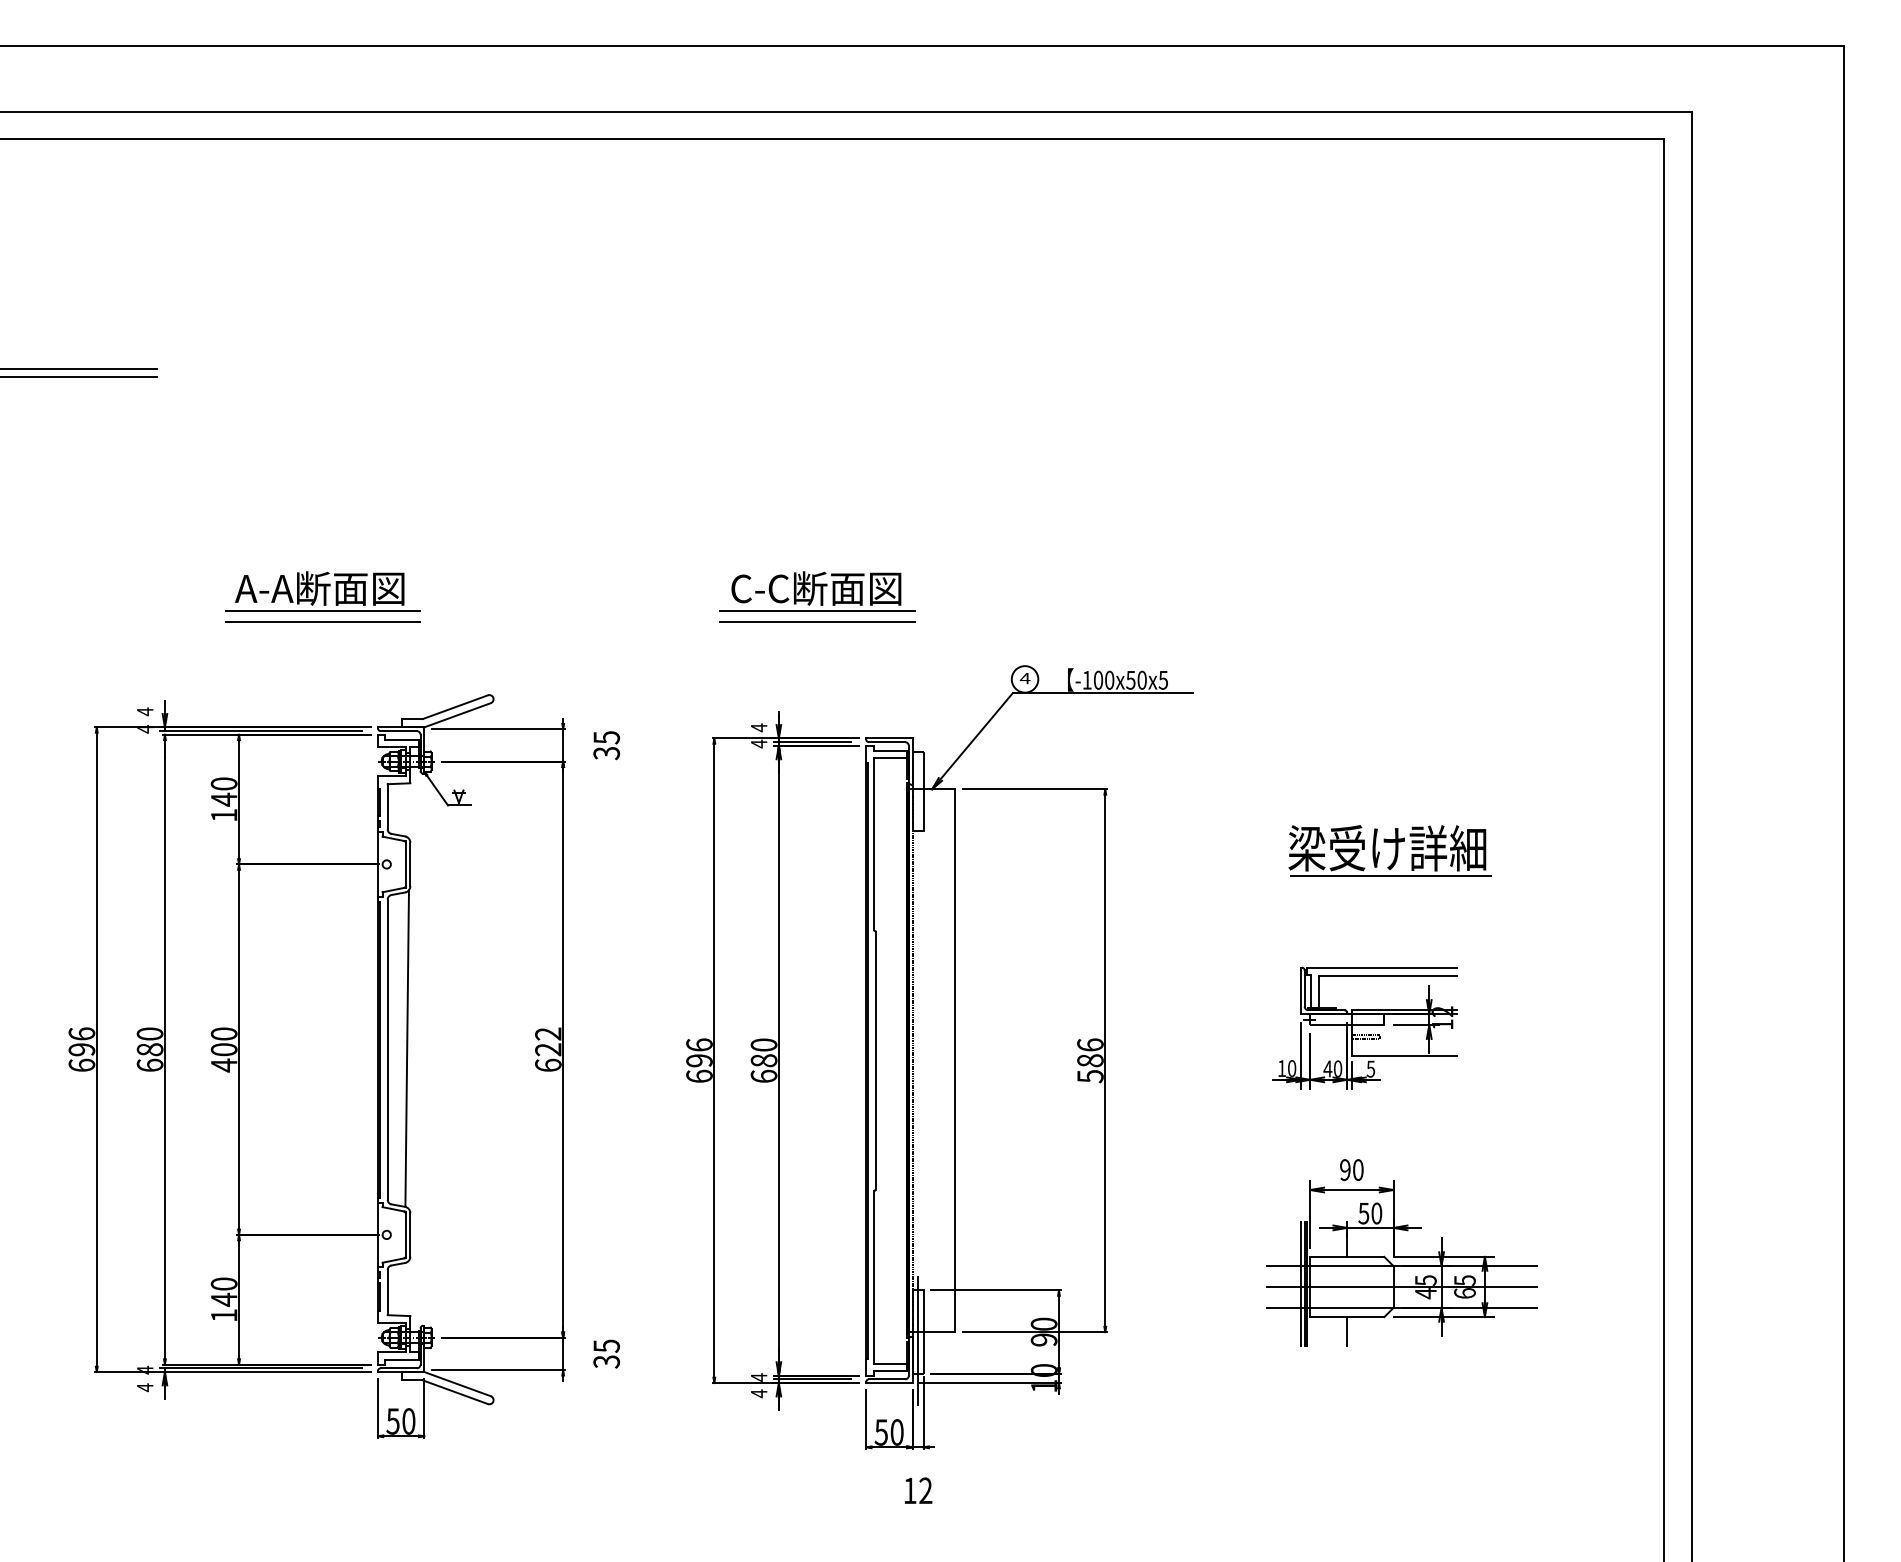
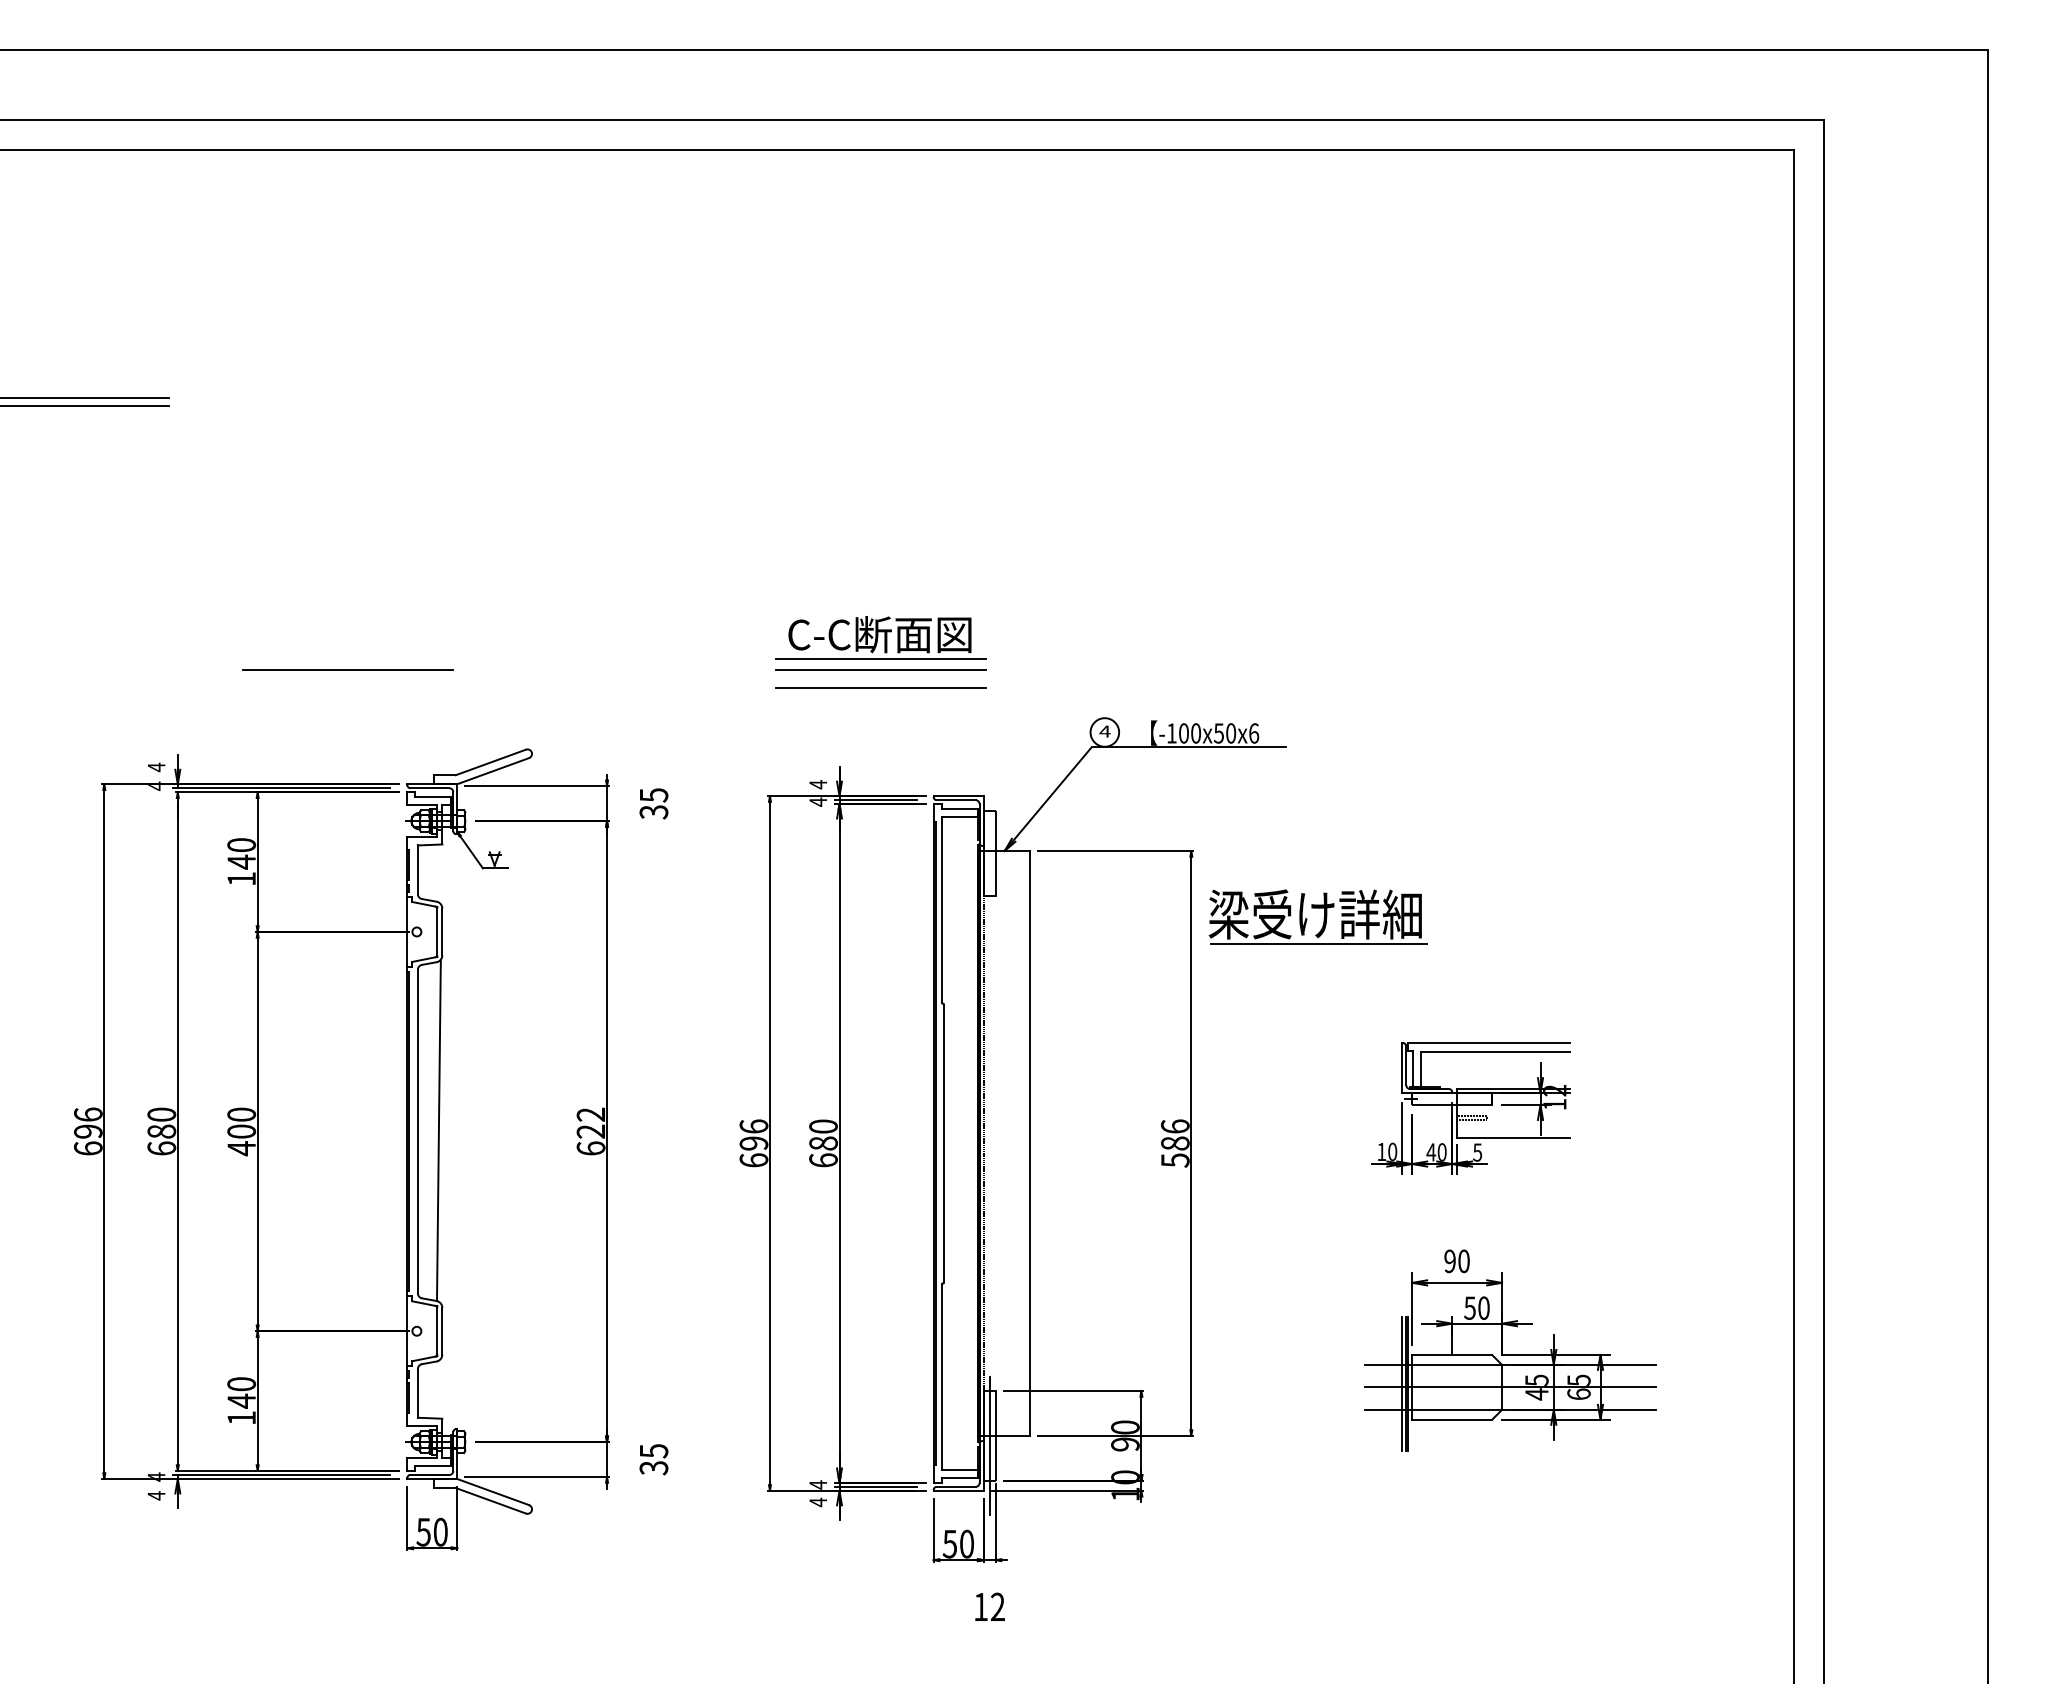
part: (322, 591) -> (347, 637), removed
line: (816, 637) -> (880, 687), added
text: (1162, 680) -> (1253, 733), -100x50x5 -> -100x50x6
part: (1394, 851) -> (1323, 918), moved
line: (1347, 1331) -> (1452, 1435), removed

